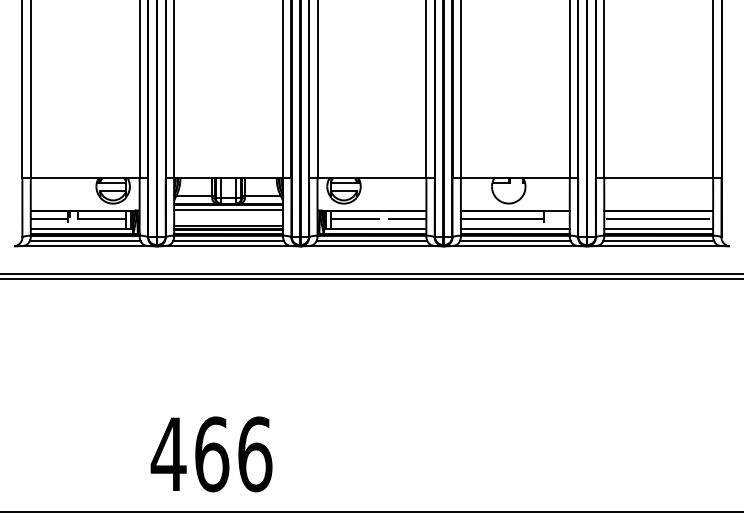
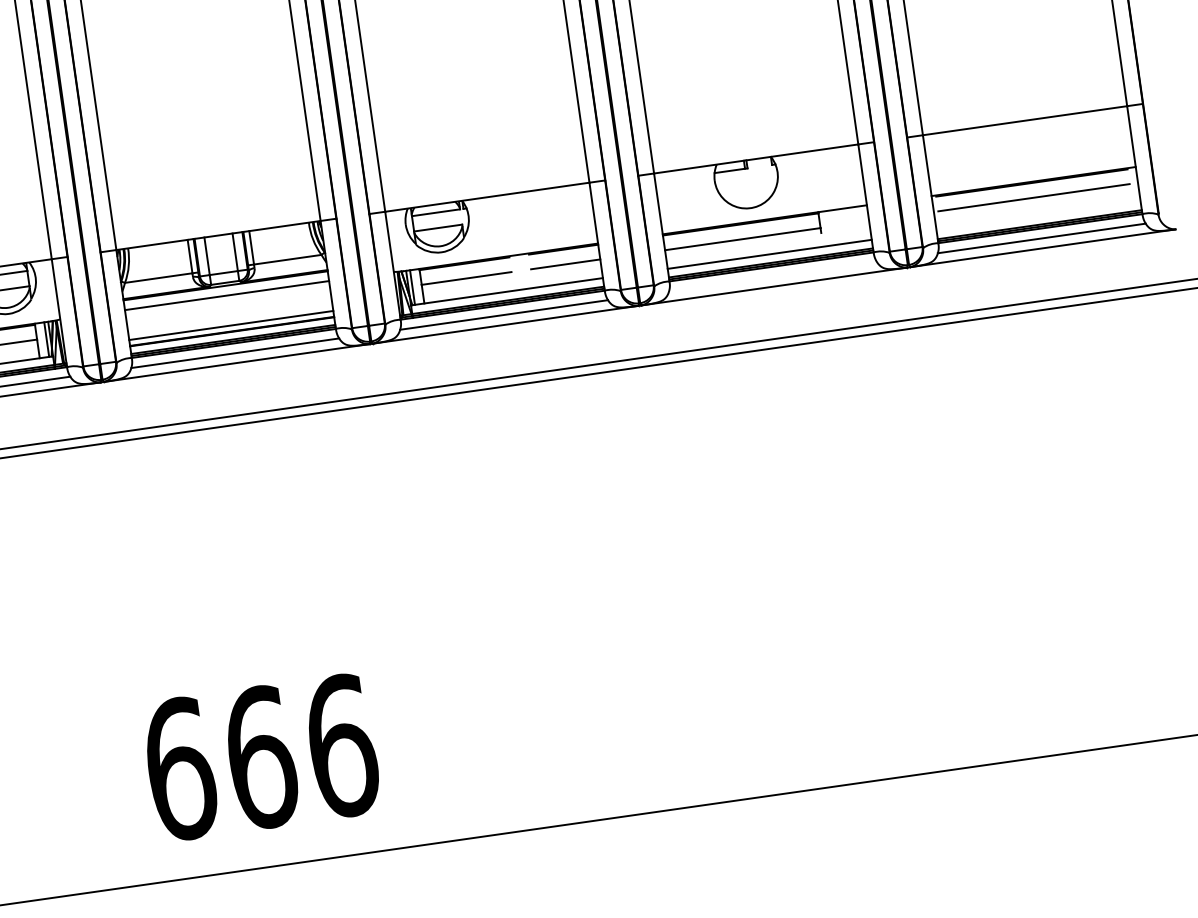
line: (658, 229) -> (1038, 216), removed
line: (514, 241) -> (771, 277), removed
text: (168, 454) -> (179, 769), 466 -> 666

